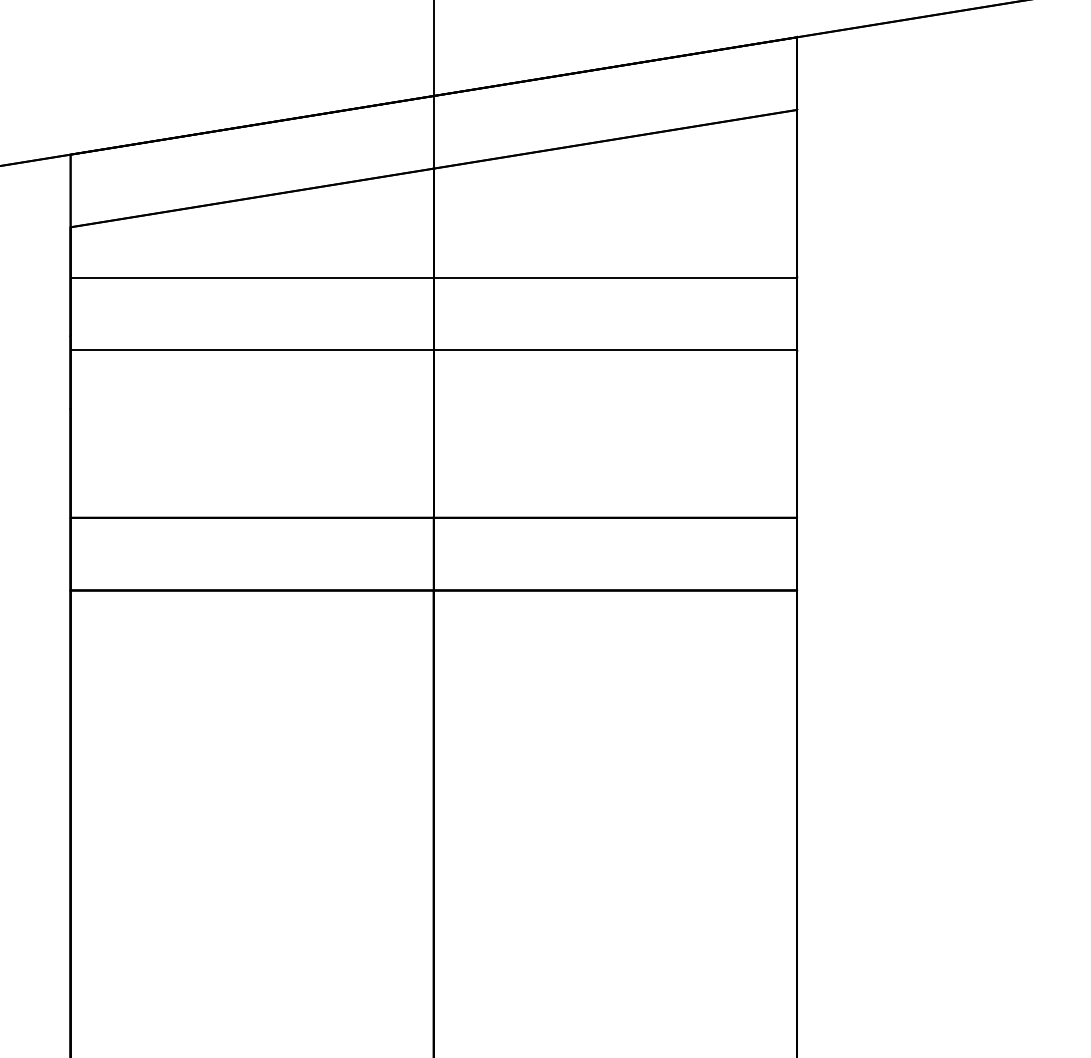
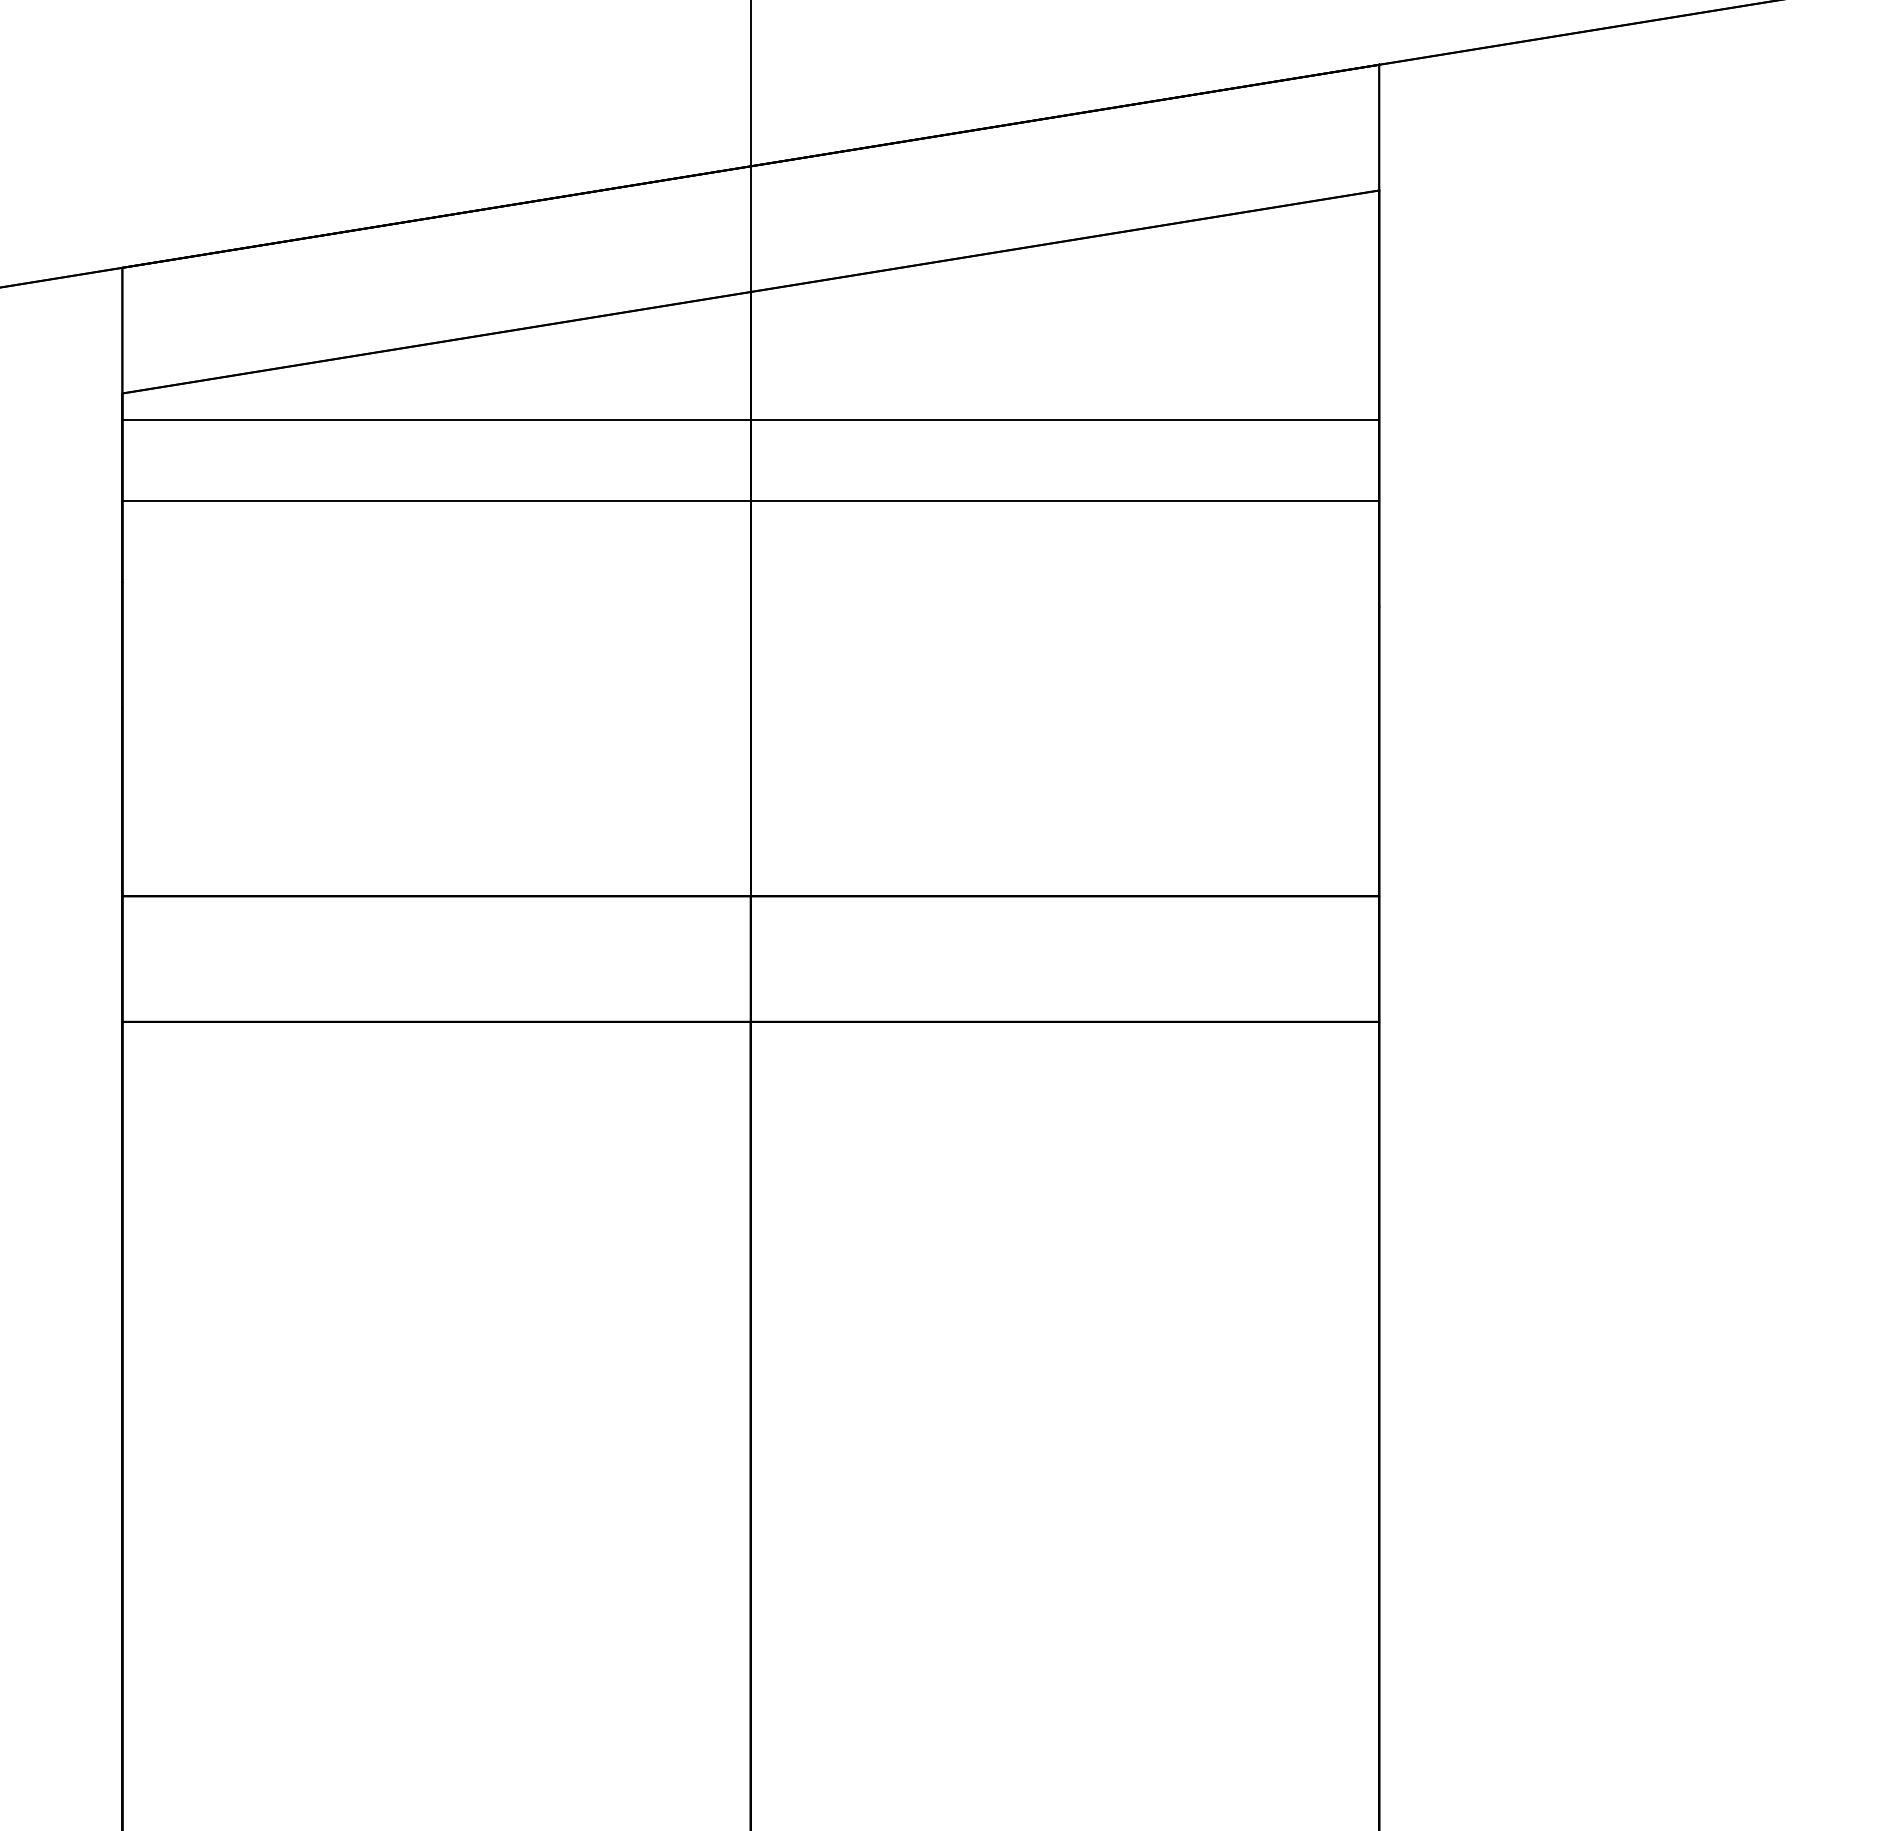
line: (433, 277) -> (750, 419), moved
line: (433, 350) -> (750, 501), moved

